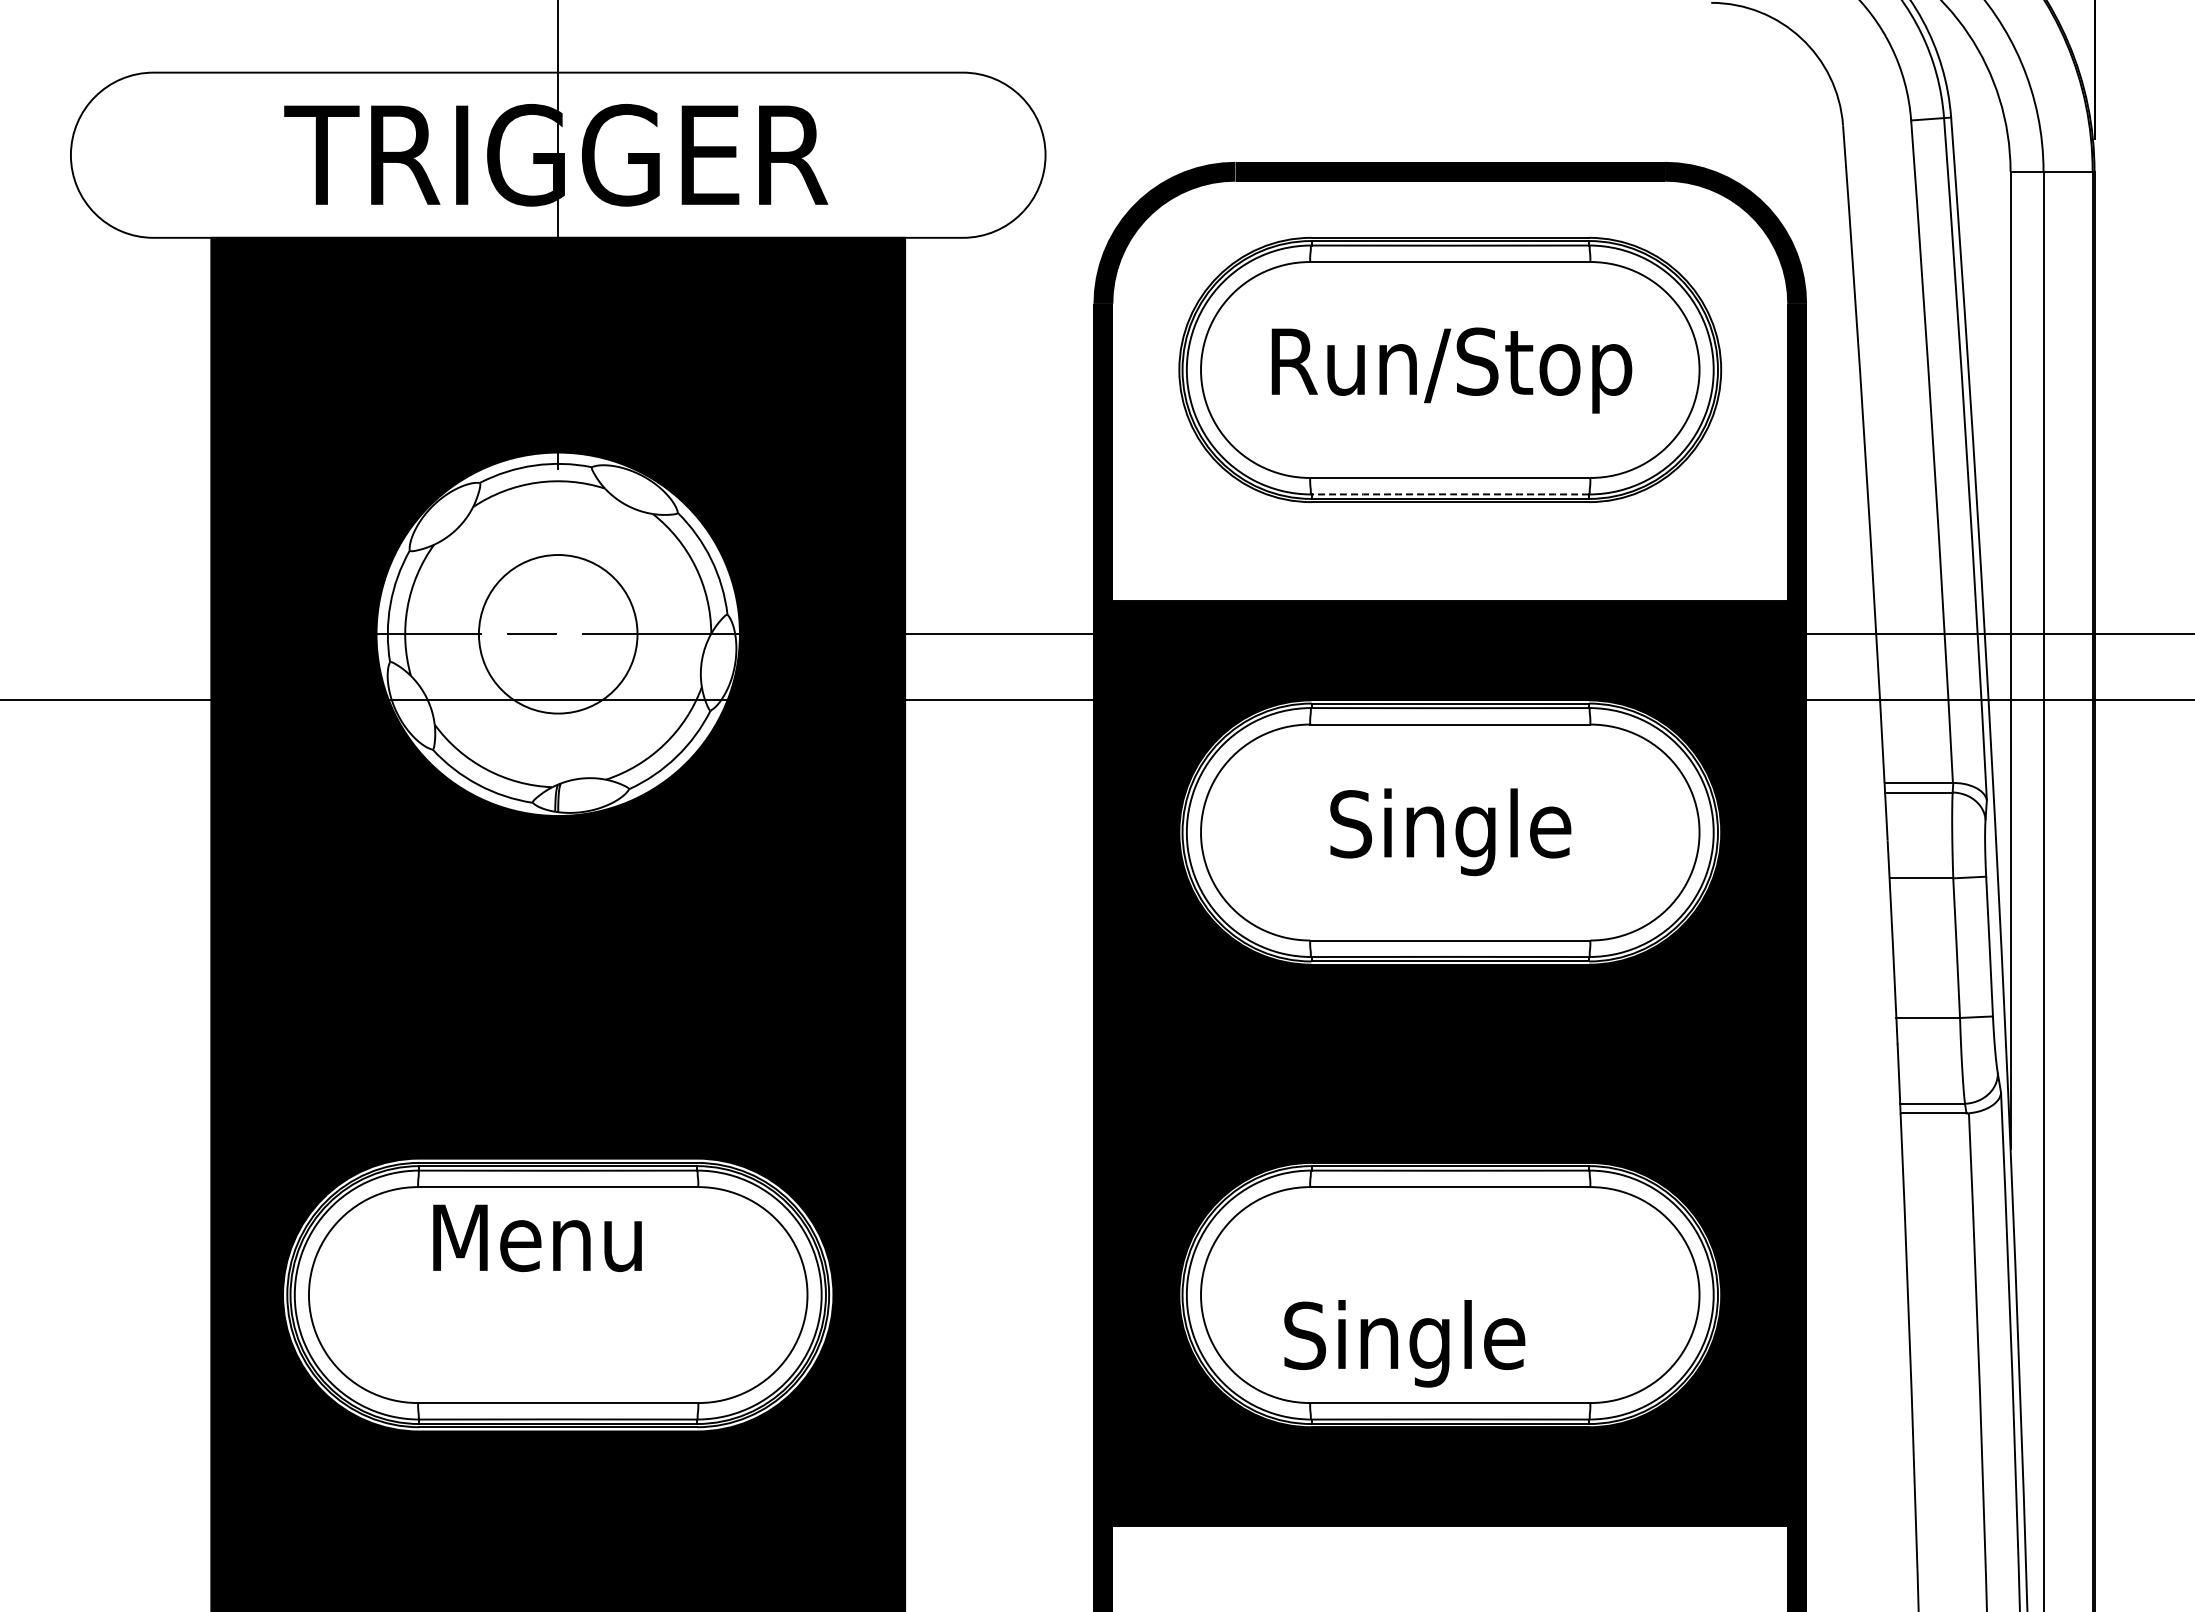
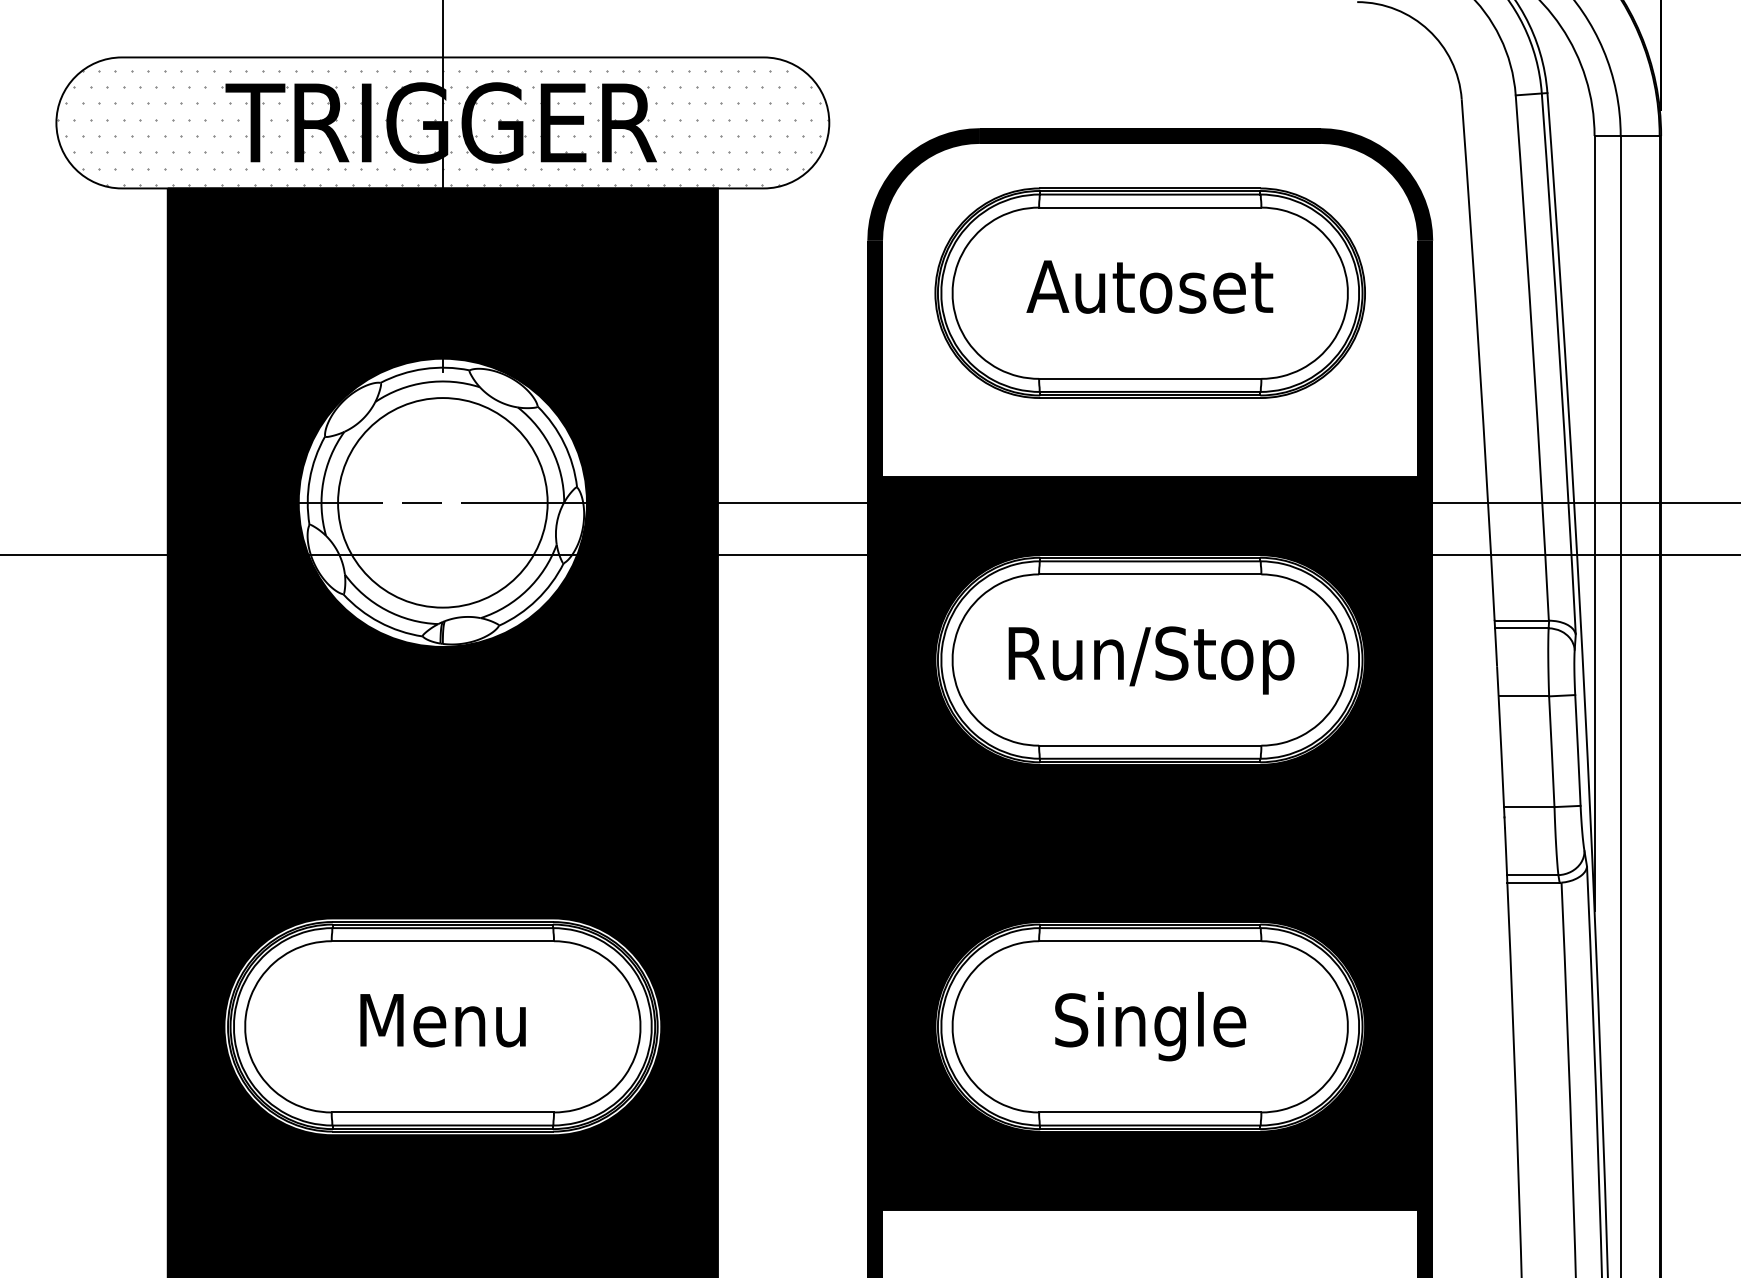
hatch: (558, 161) -> (443, 127), added
text: (1451, 370) -> (1151, 293), Run/Stop -> Autoset
arc: (1450, 494) -> (1150, 391), dashed -> solid
circle: (558, 634) -> (443, 503), size x1.67
text: (1451, 832) -> (1151, 660), Single -> Run/Stop
text: (537, 1238) -> (443, 1020), moved
text: (1404, 1343) -> (1150, 1026), moved

